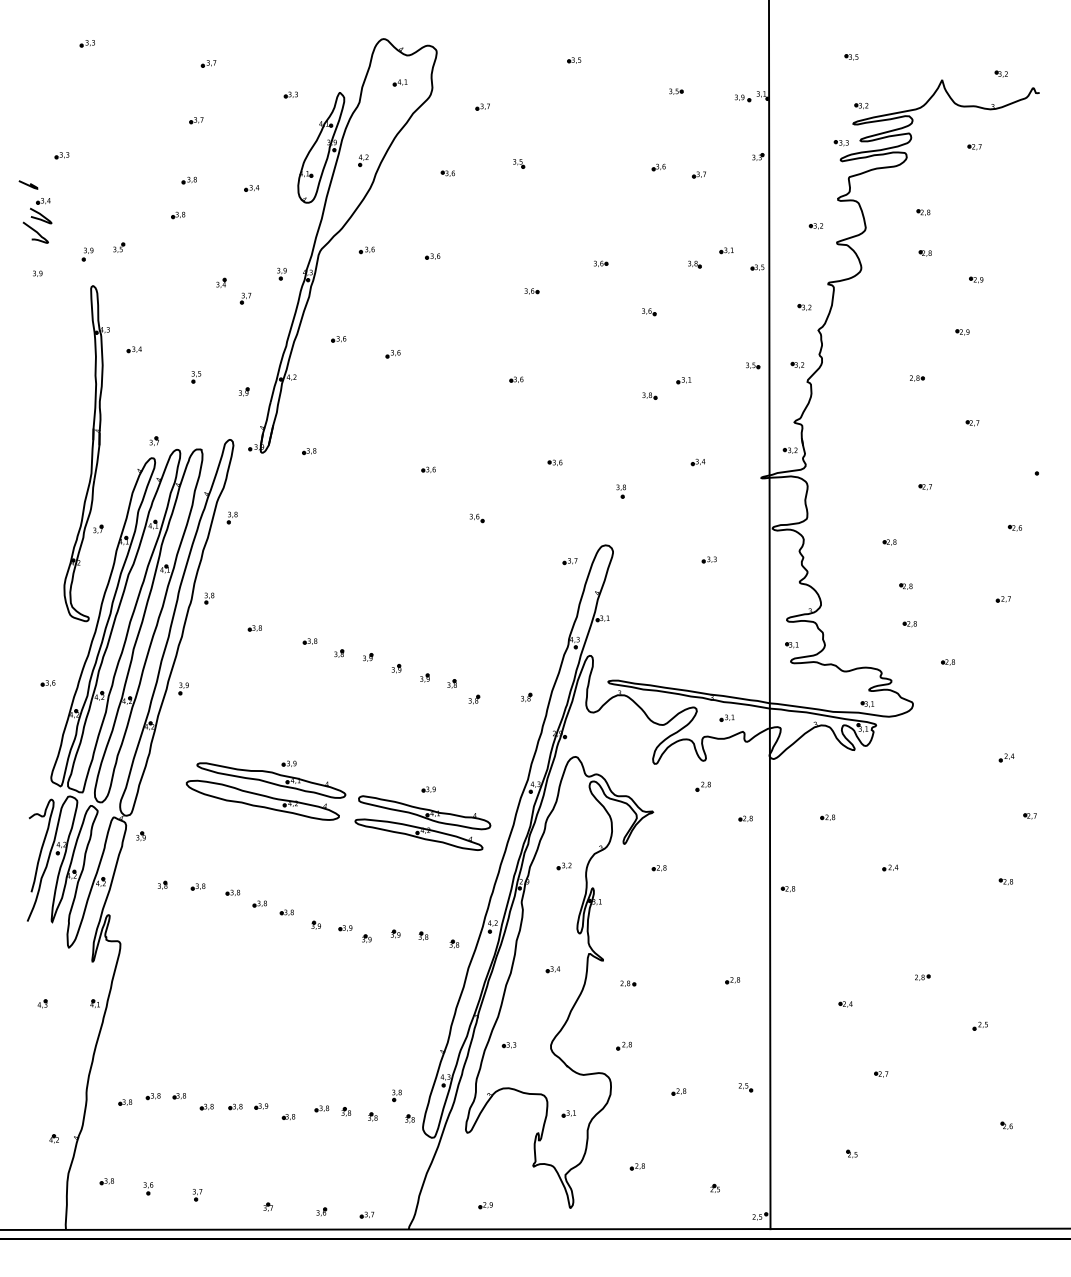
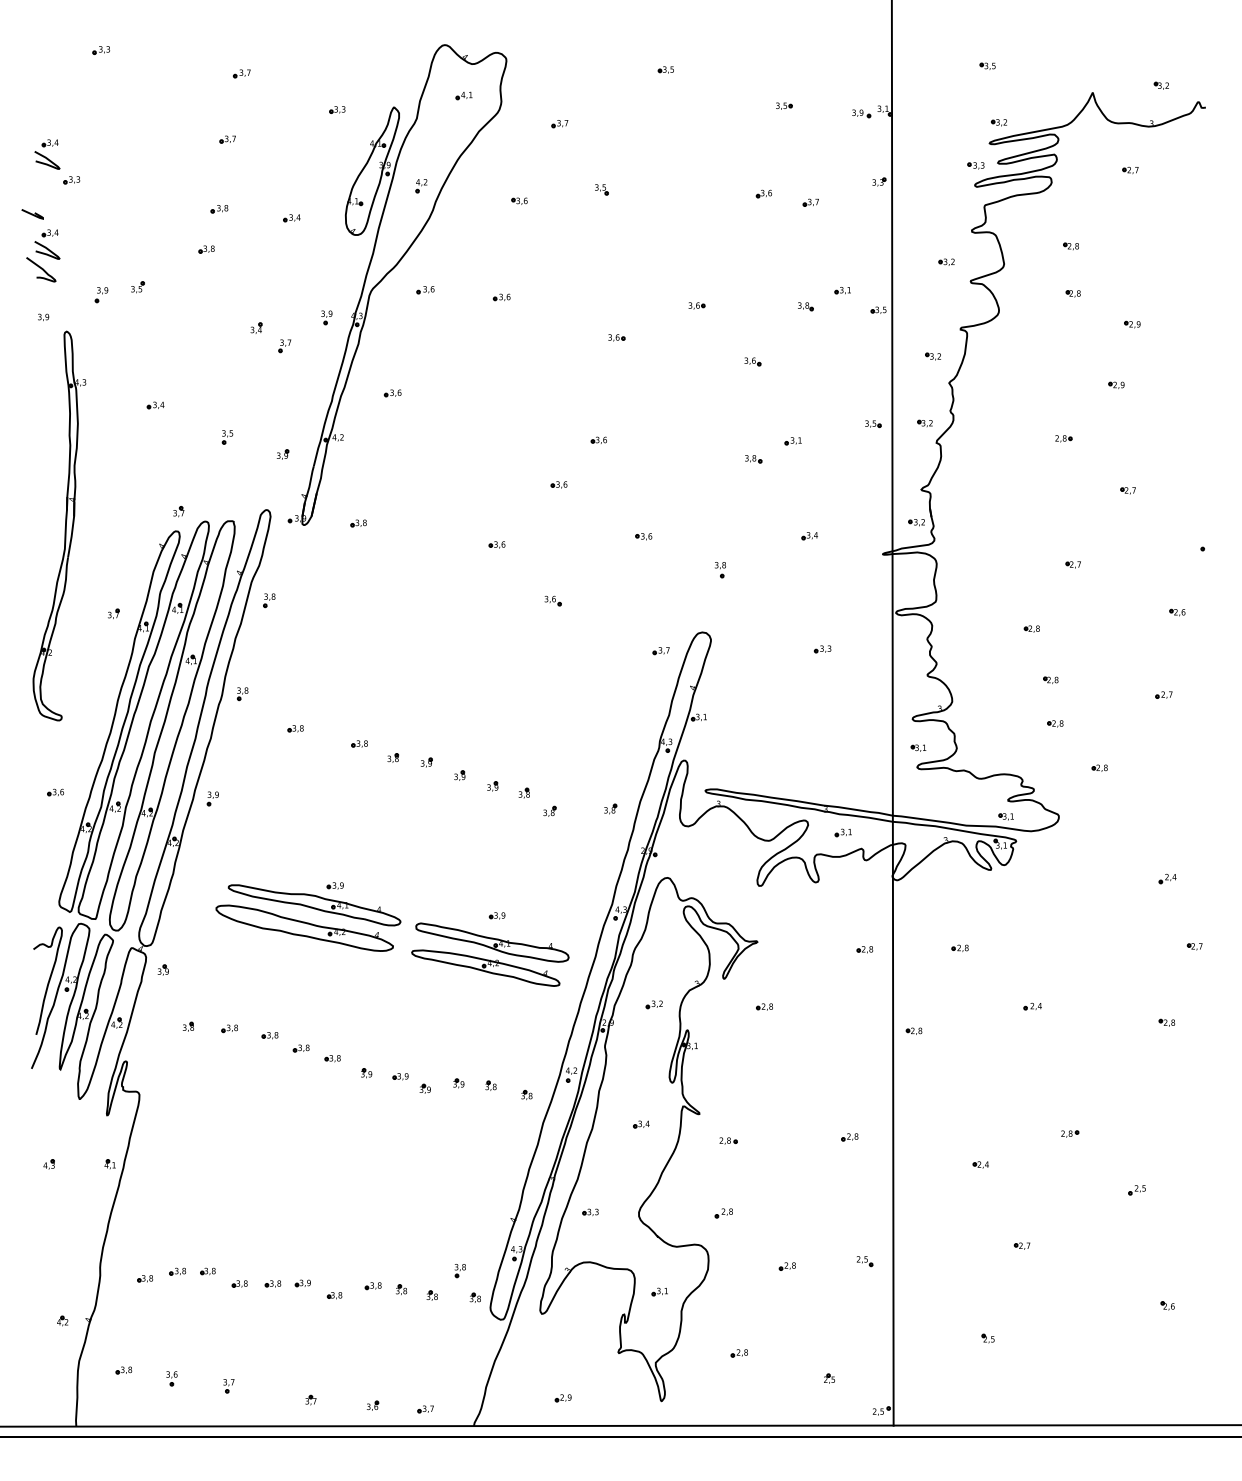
part: (41, 133) -> (47, 154), added
part: (392, 354) -> (455, 410), removed
part: (481, 417) -> (558, 484), added
part: (86, 453) -> (59, 525), moved
part: (703, 786) -> (815, 912), removed

